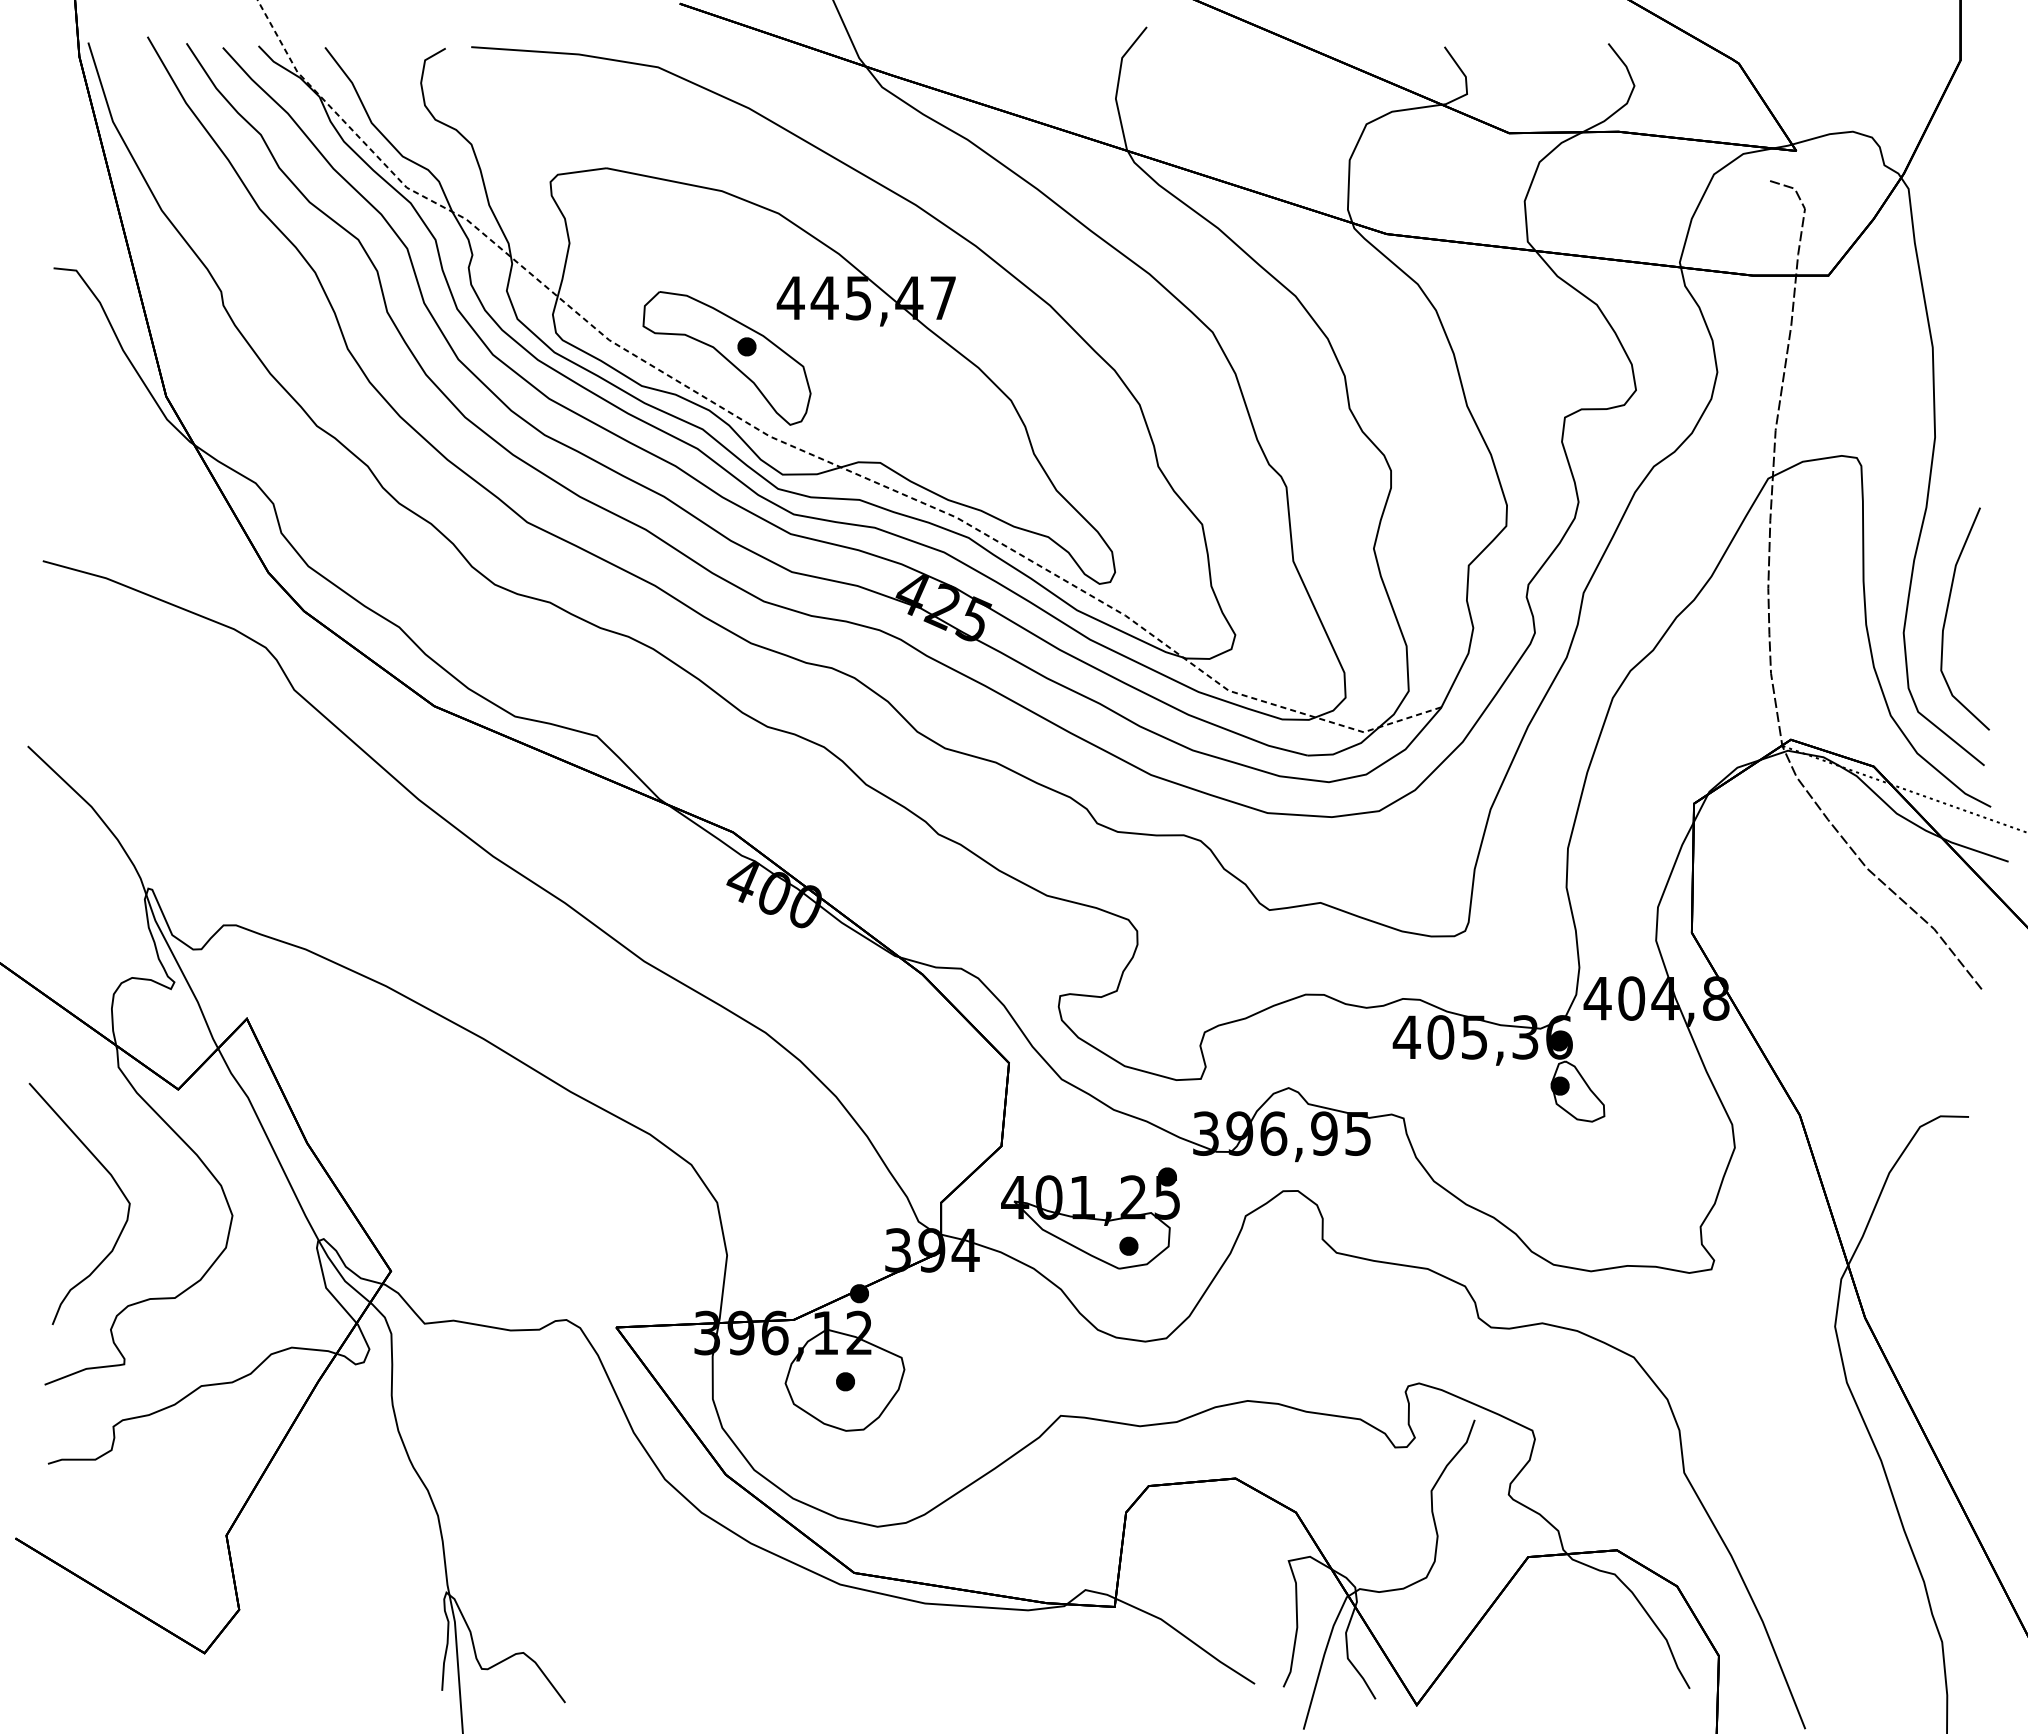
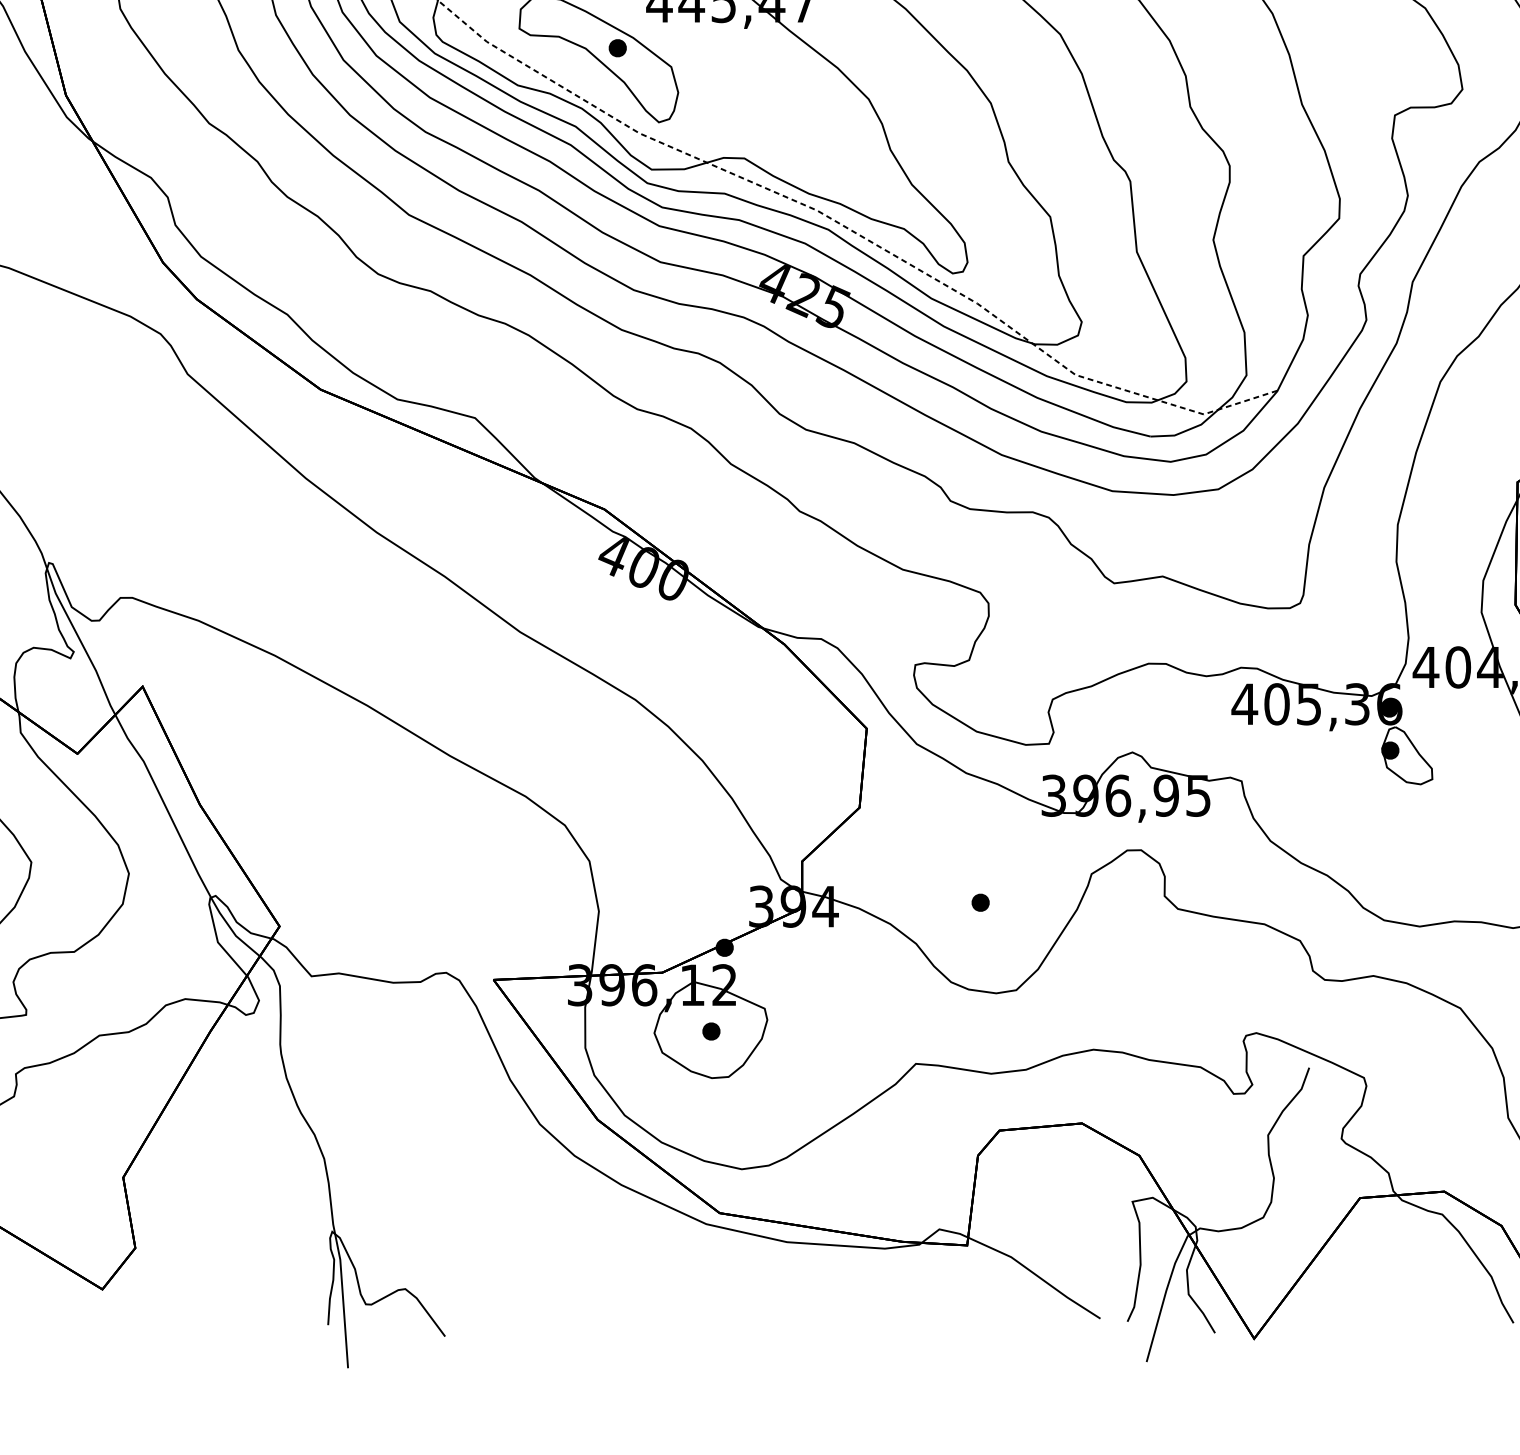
part: (1090, 1218) -> (944, 876), removed

